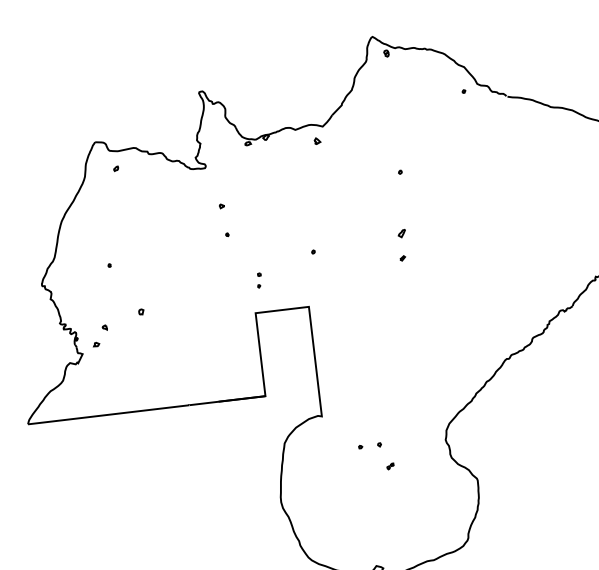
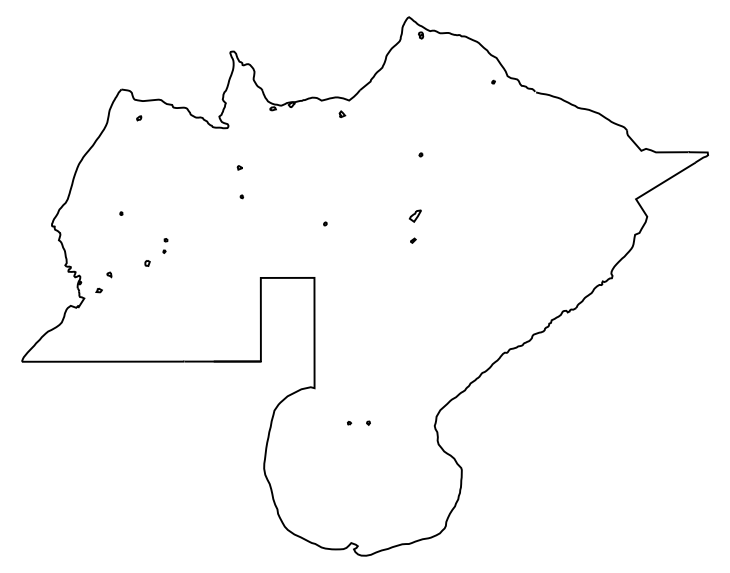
part: (402, 233) -> (415, 215), size x1.6
part: (259, 280) -> (165, 245), moved
part: (390, 466) -> (376, 445), removed

